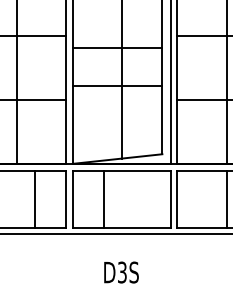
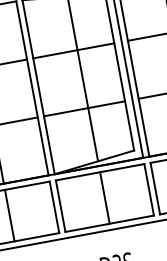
line: (117, 47) -> (73, 50), moved
line: (117, 85) -> (84, 108), moved
line: (34, 198) -> (9, 215), moved
line: (103, 198) -> (104, 197), moved

